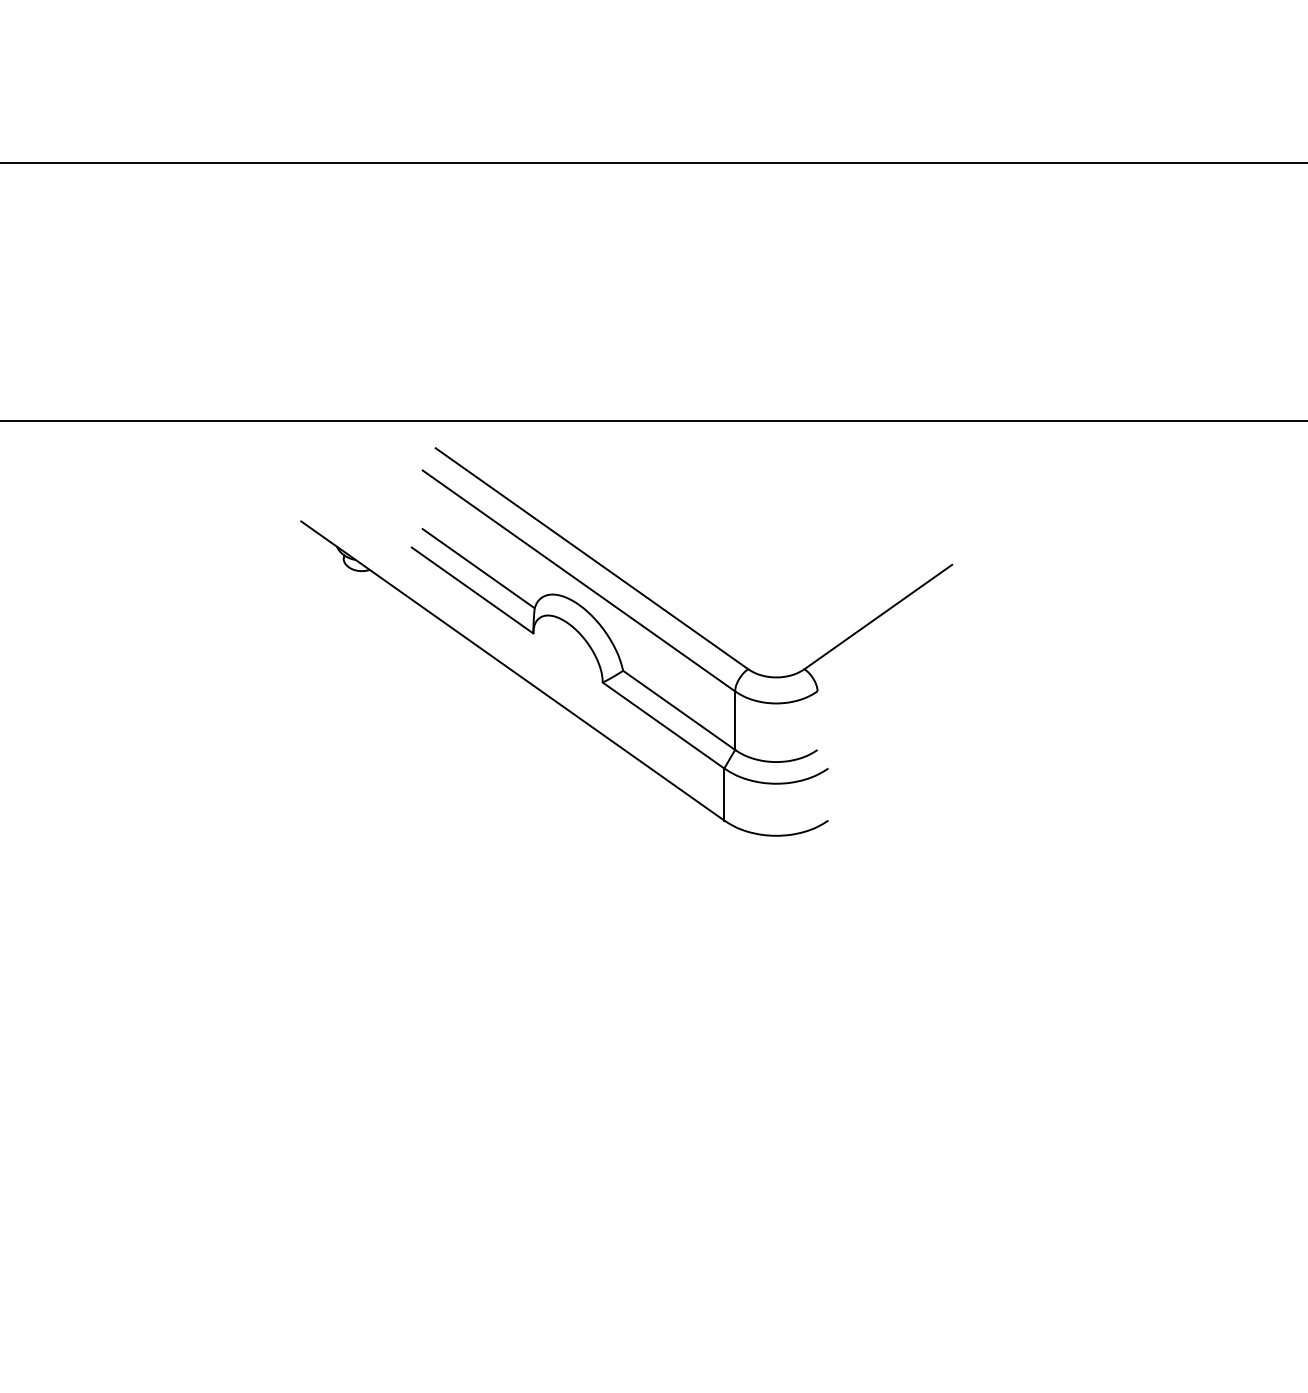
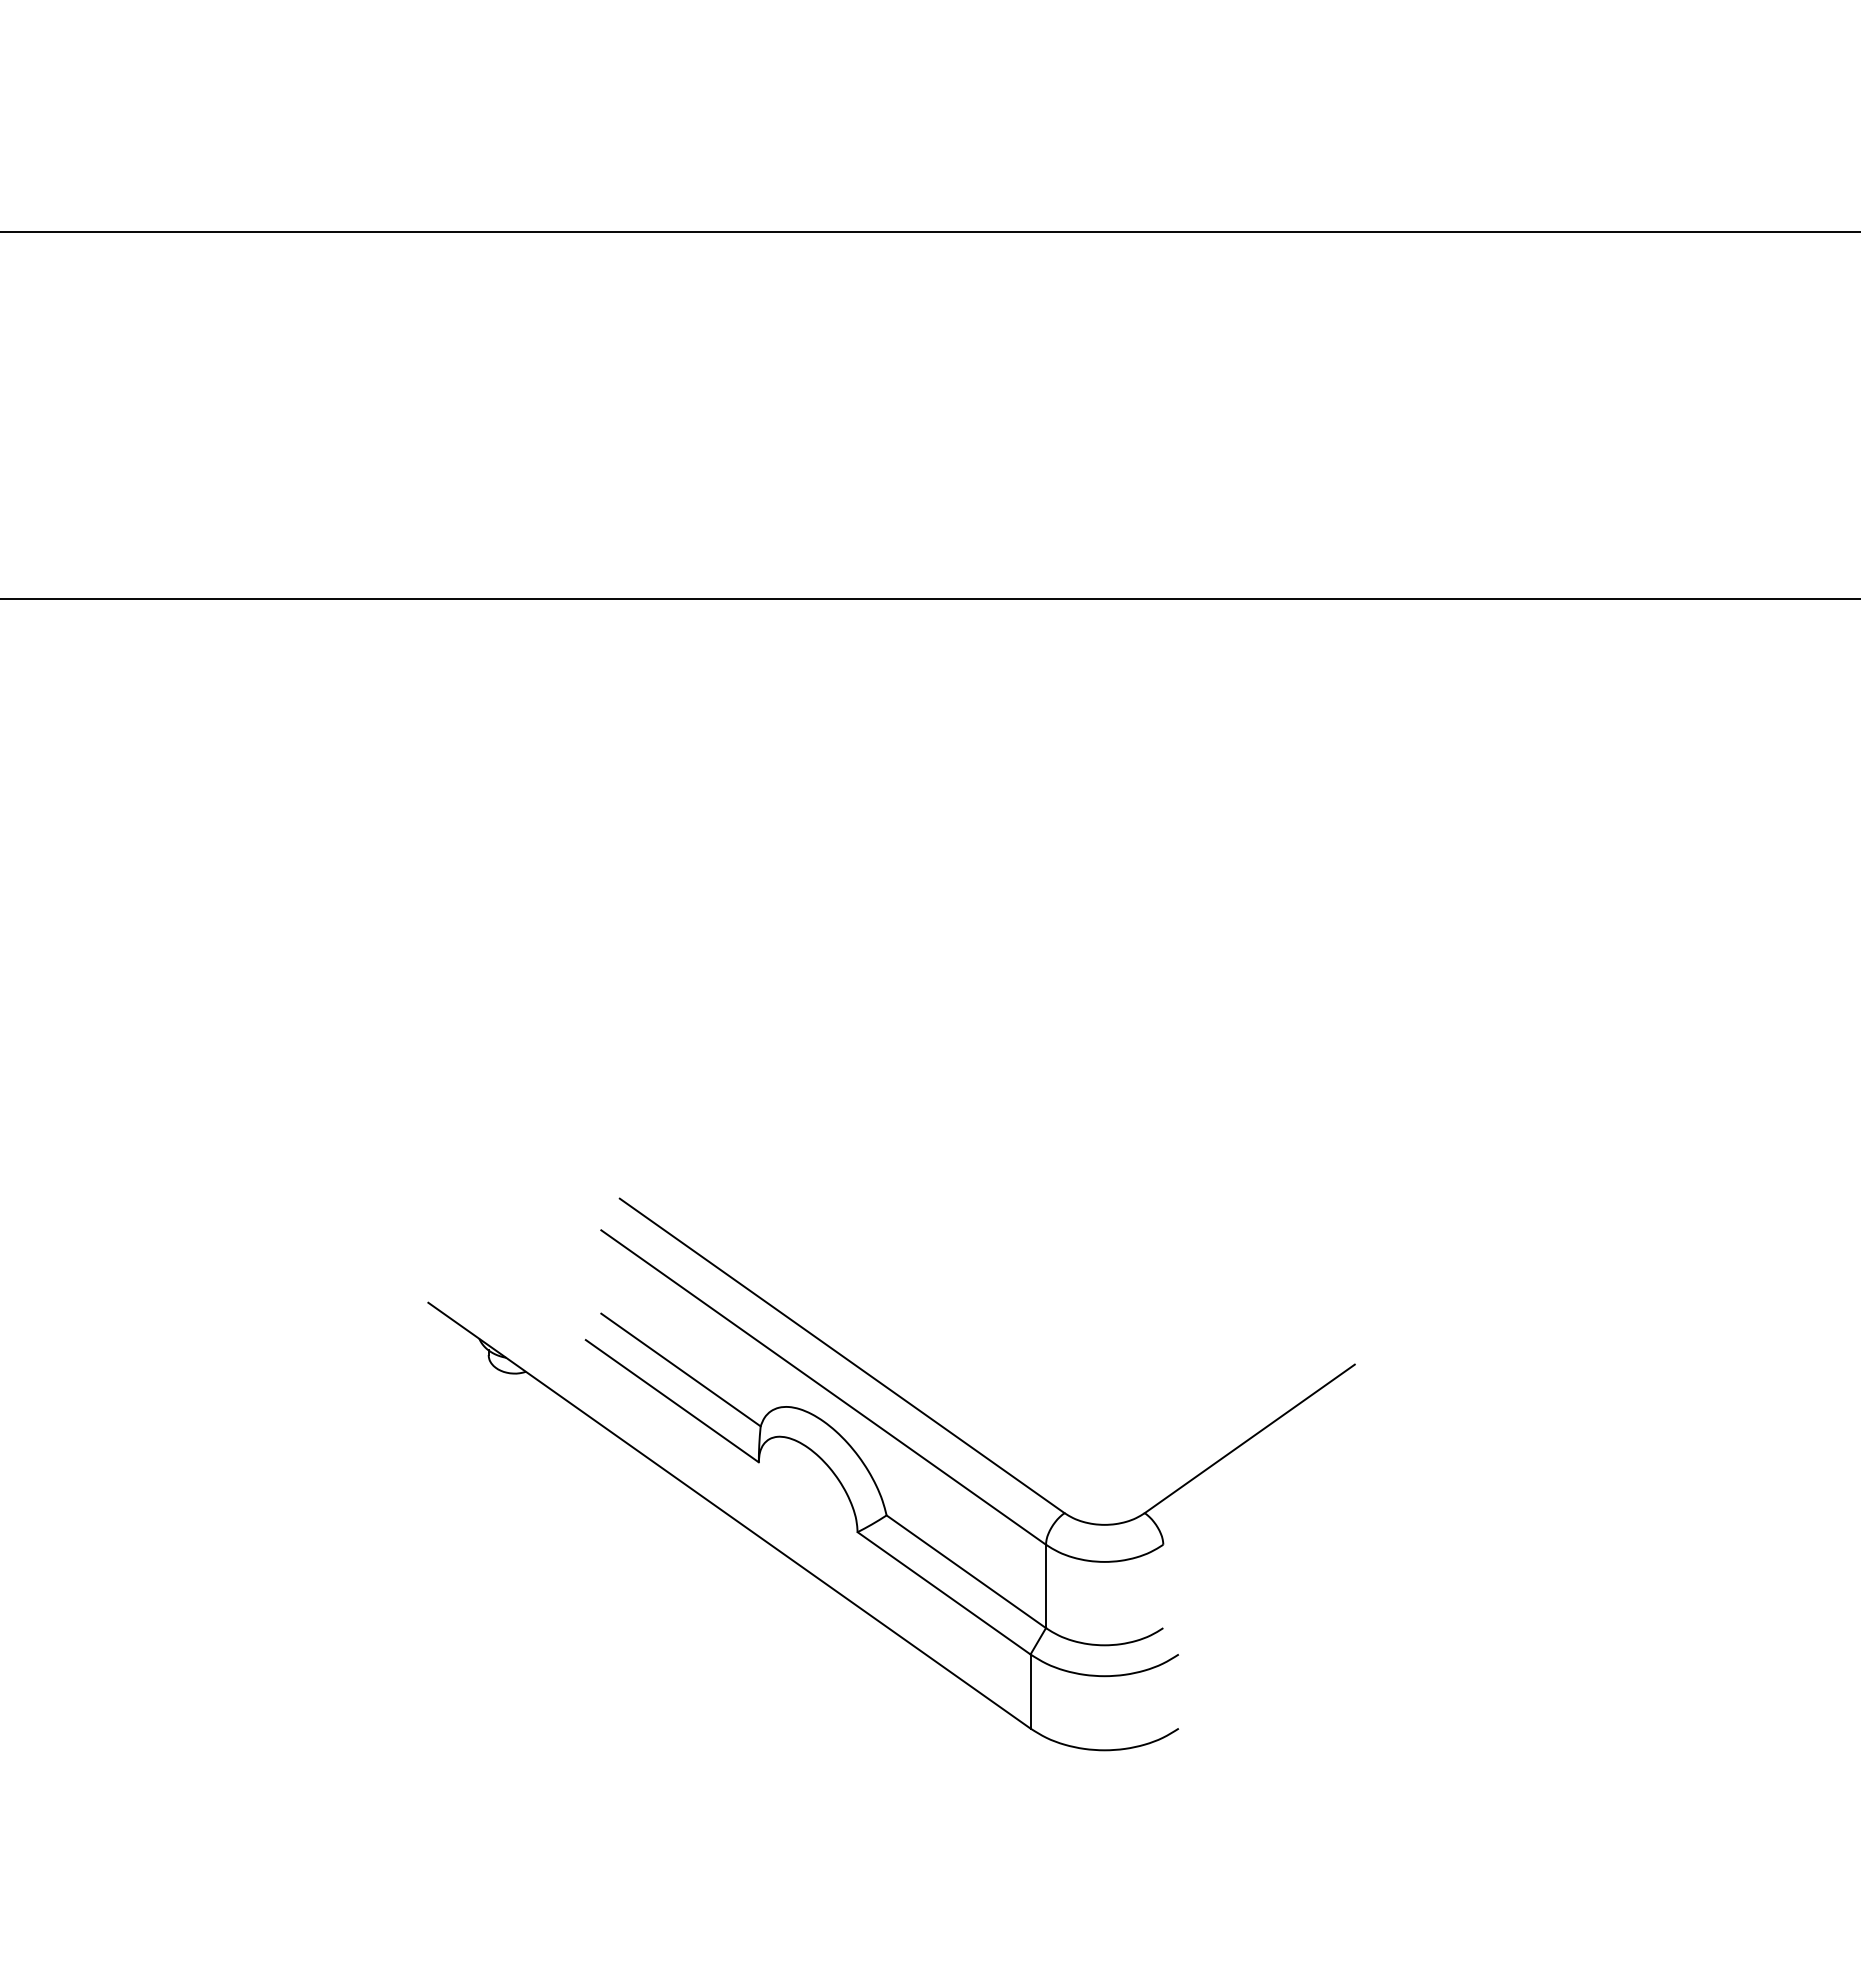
part: (615, 646) -> (875, 1481), moved

